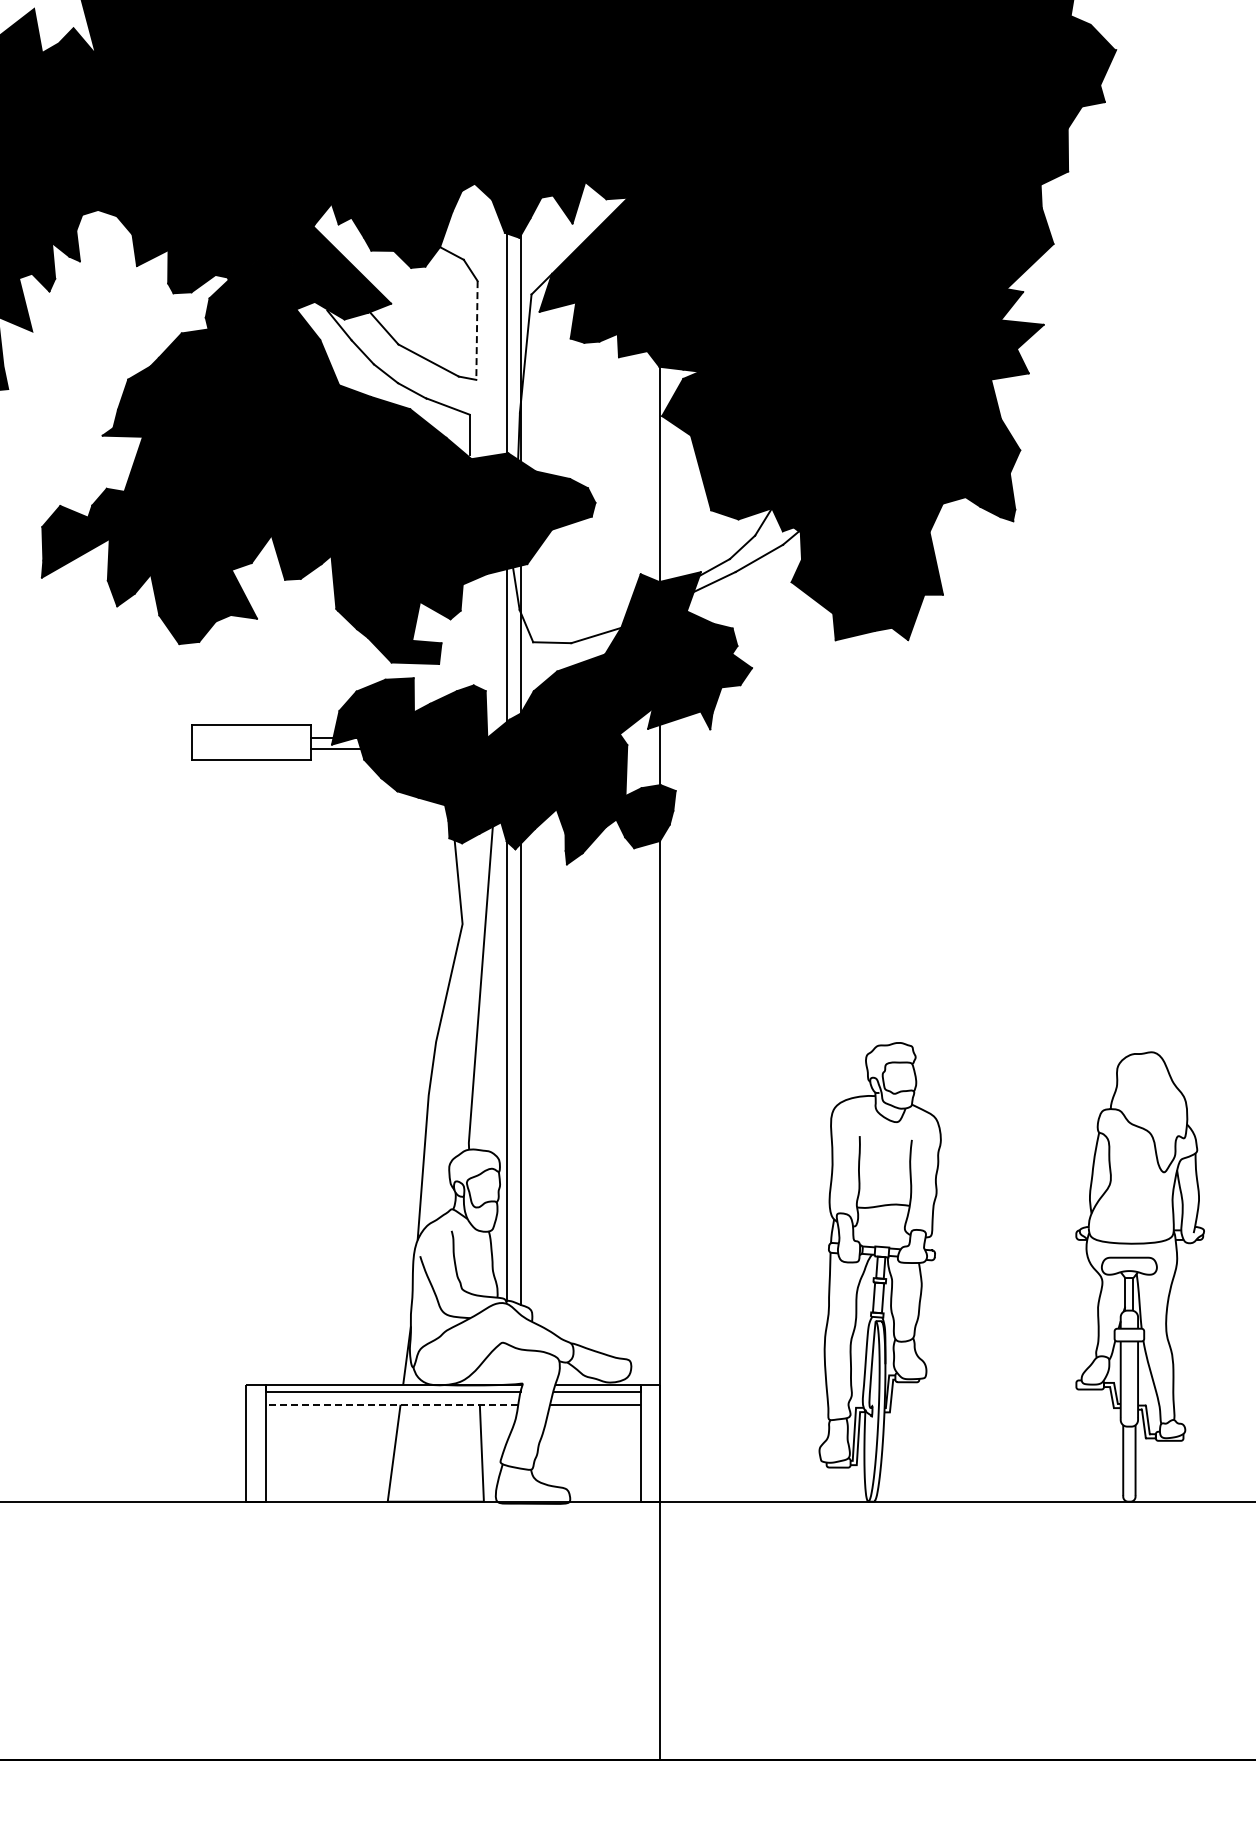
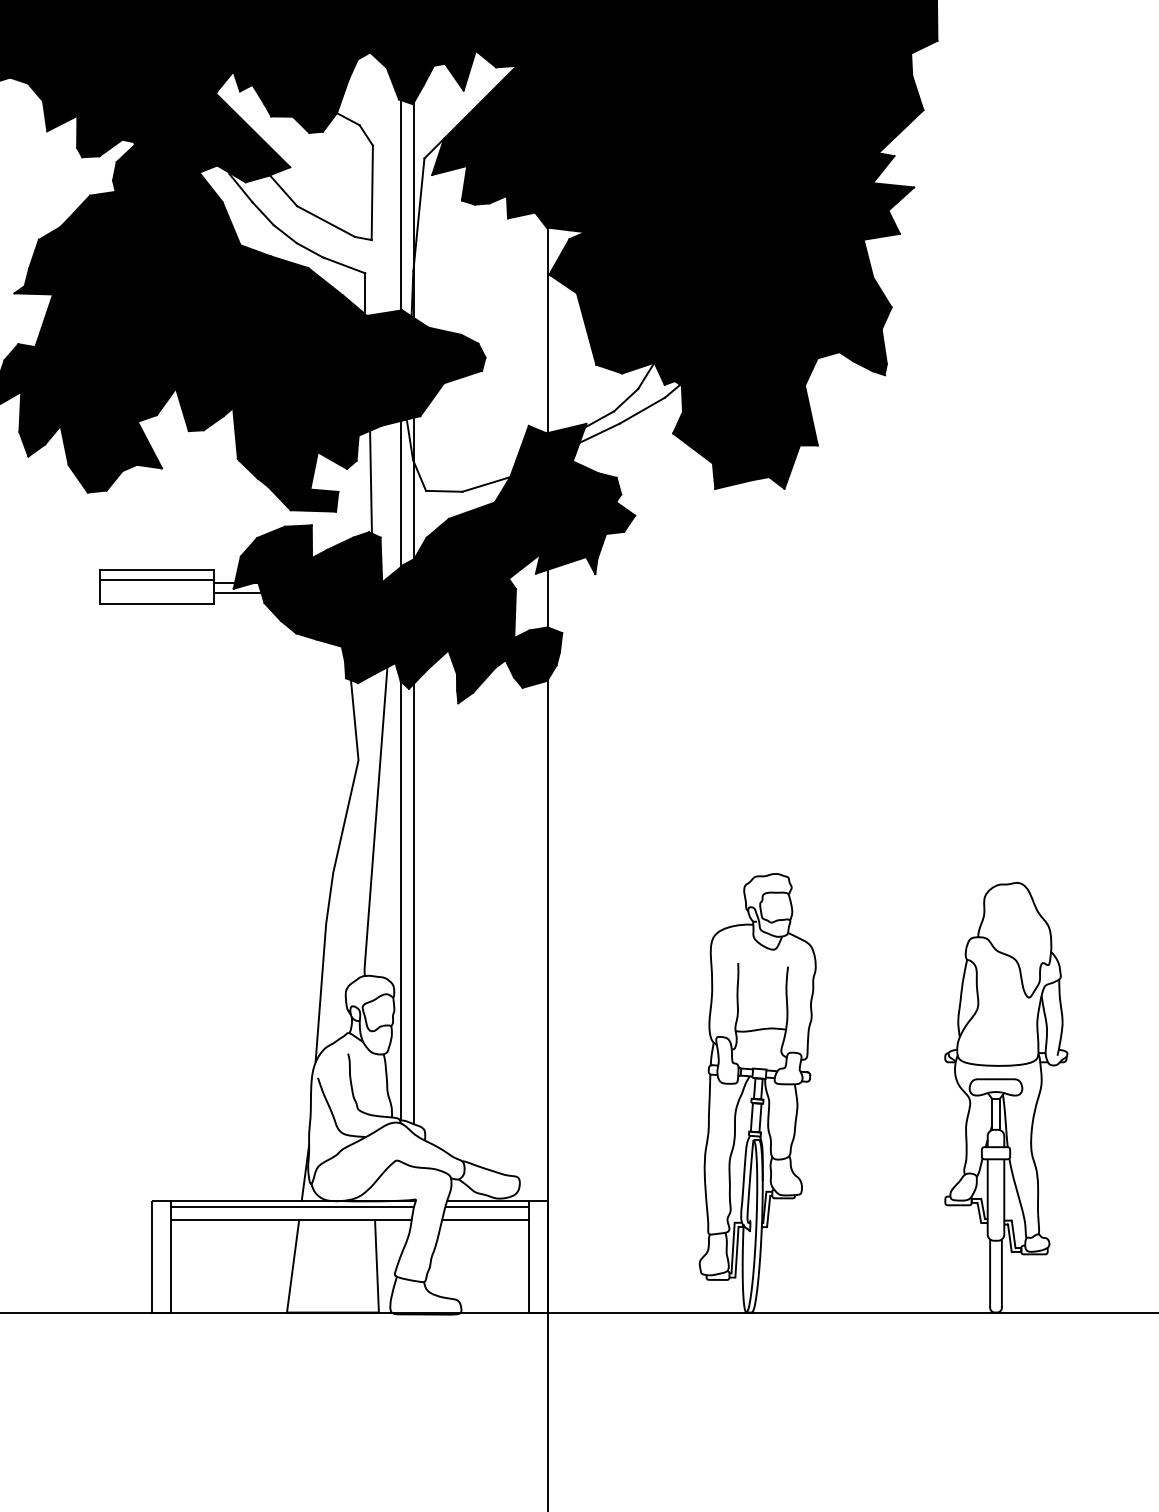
line: (476, 330) -> (371, 192), dashed -> solid
line: (475, 631) -> (370, 480), added
line: (251, 735) -> (156, 580), added
line: (391, 1404) -> (290, 1219), dashed -> solid

